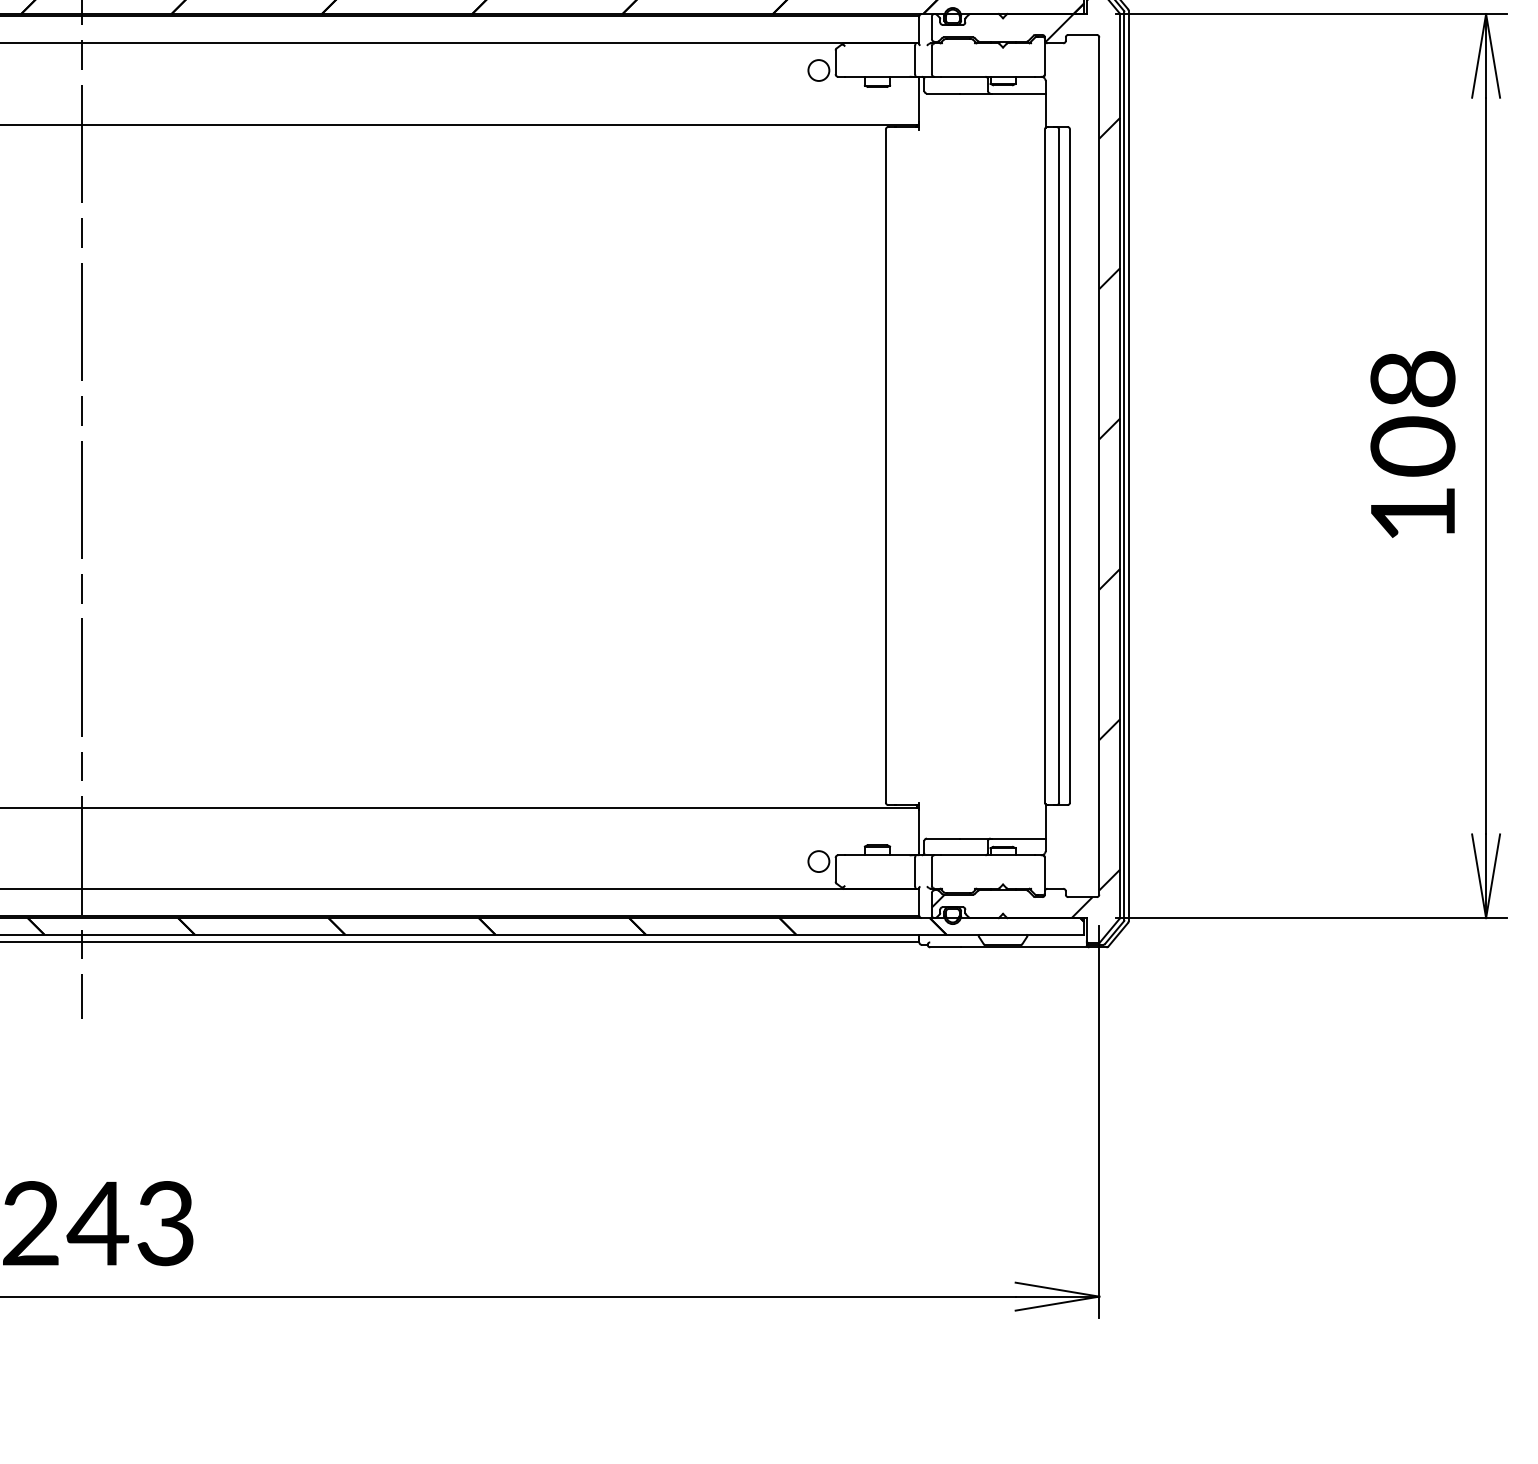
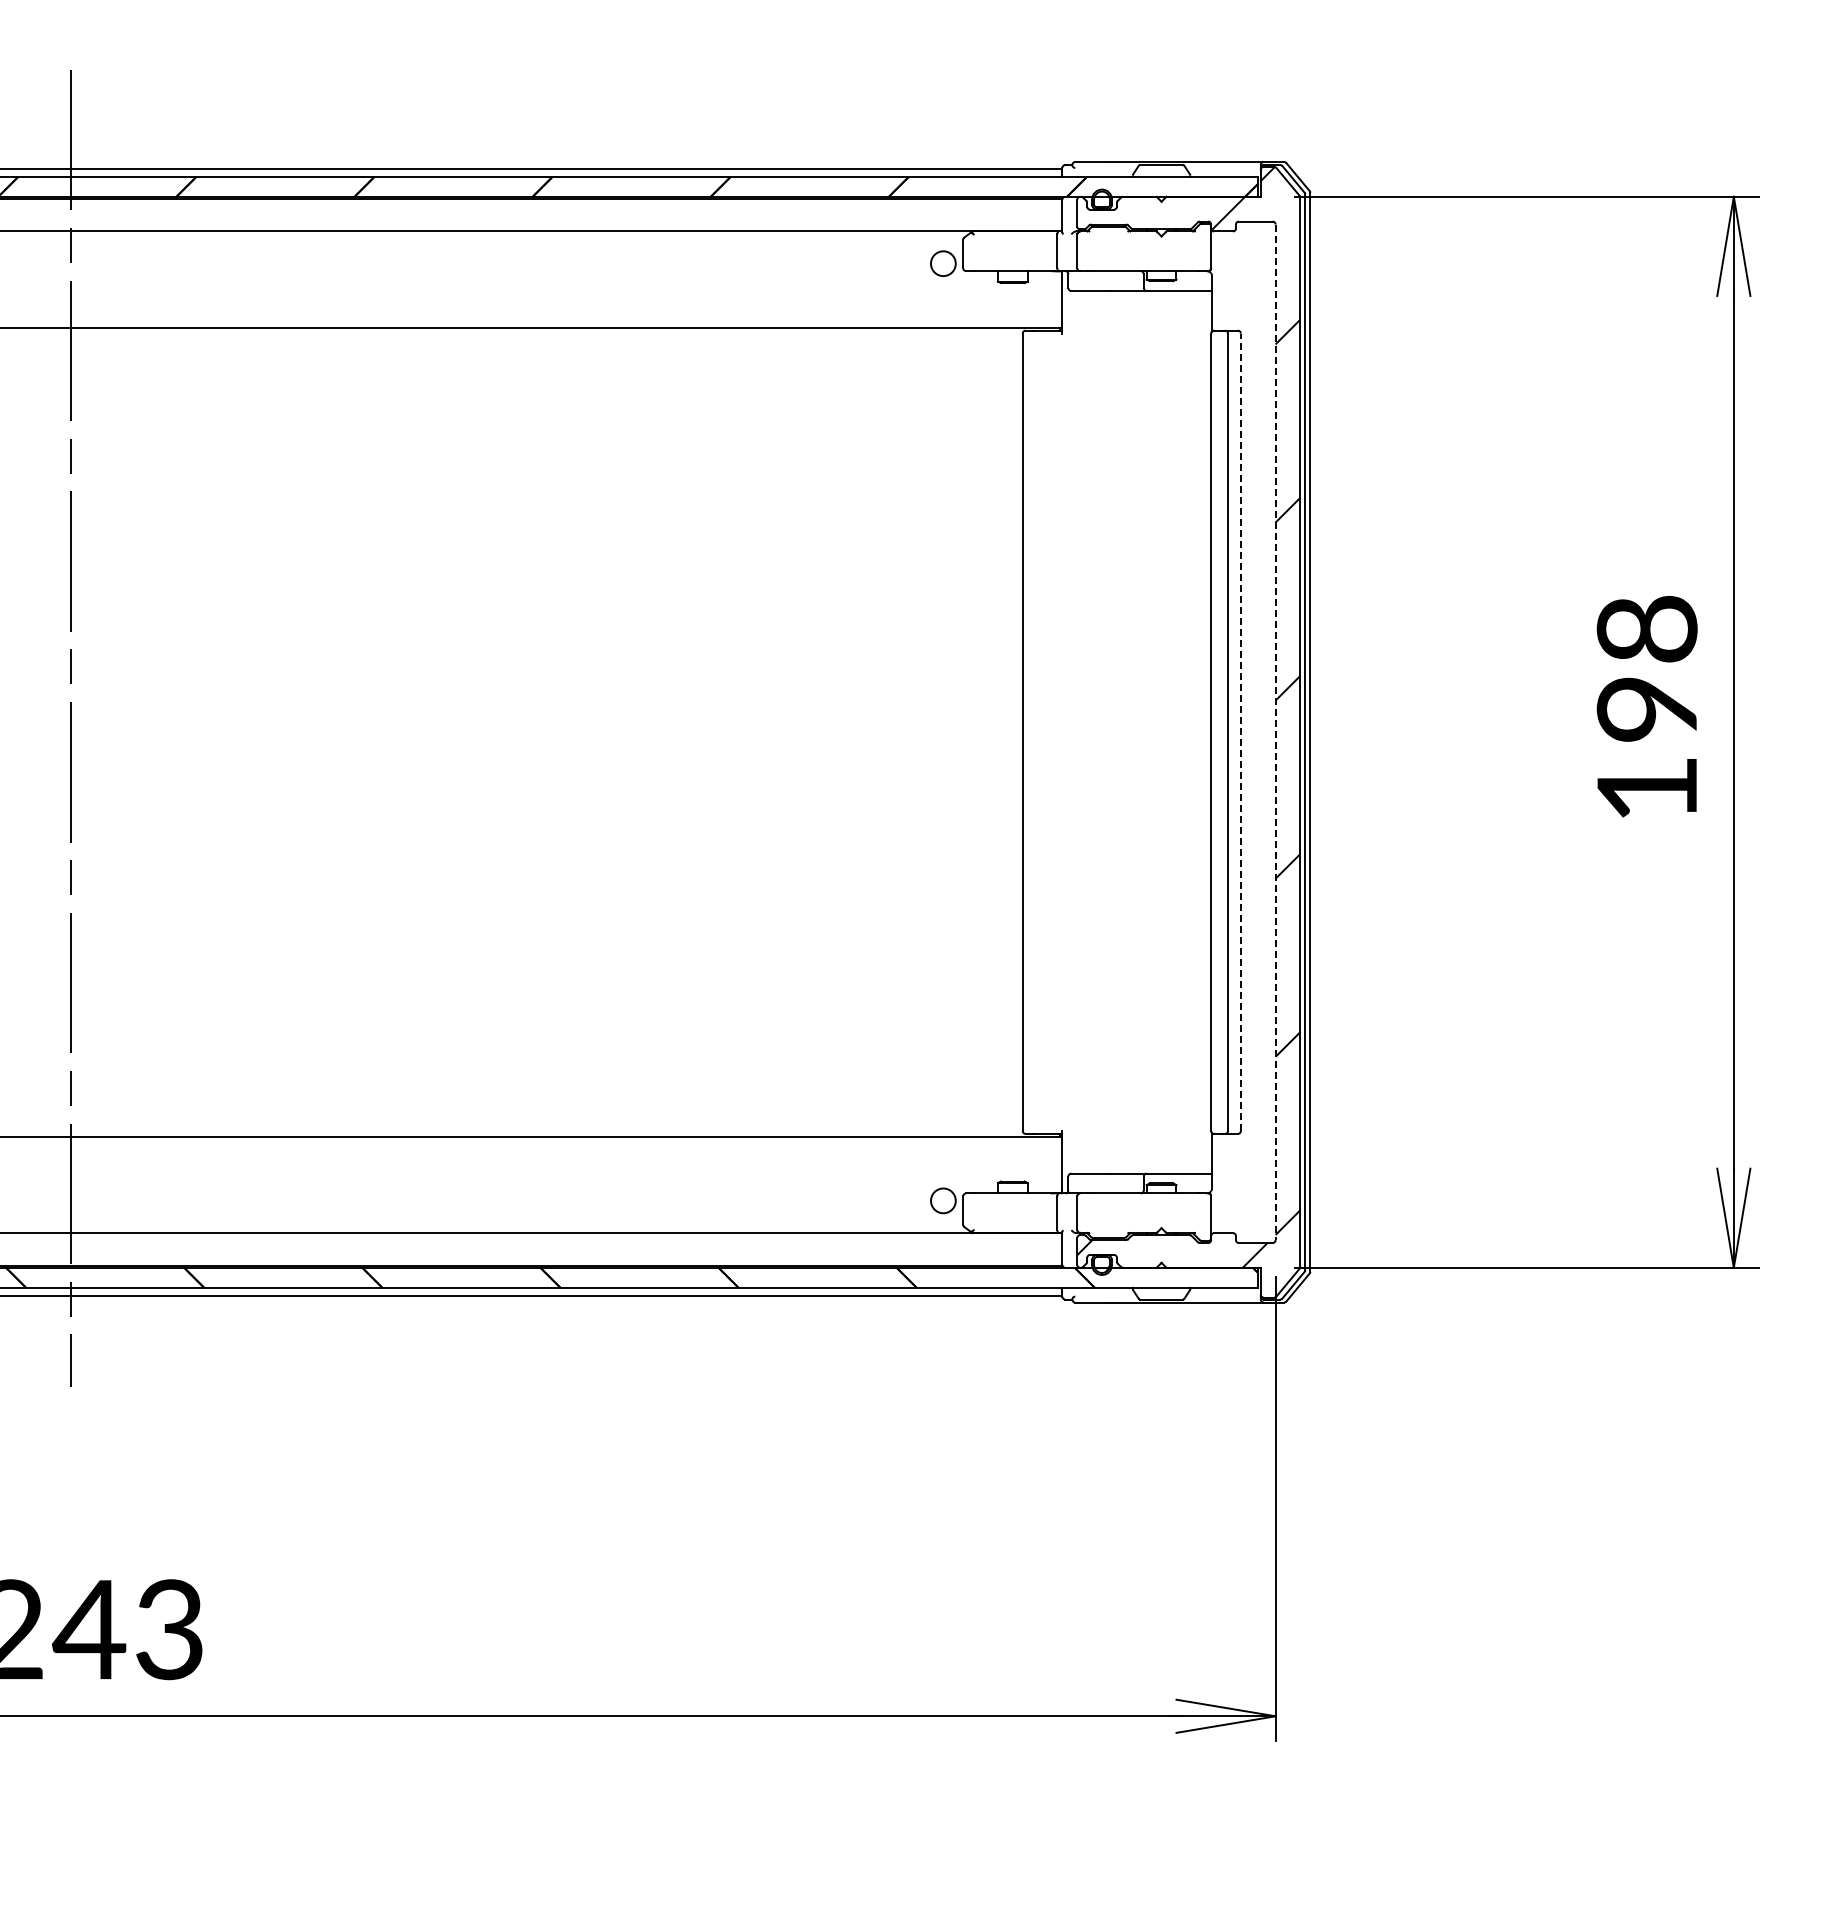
text: (1413, 445) -> (1647, 708), 108 -> 198
line: (1069, 466) -> (1240, 732), solid -> dashed
line: (1099, 466) -> (1275, 732), solid -> dashed

